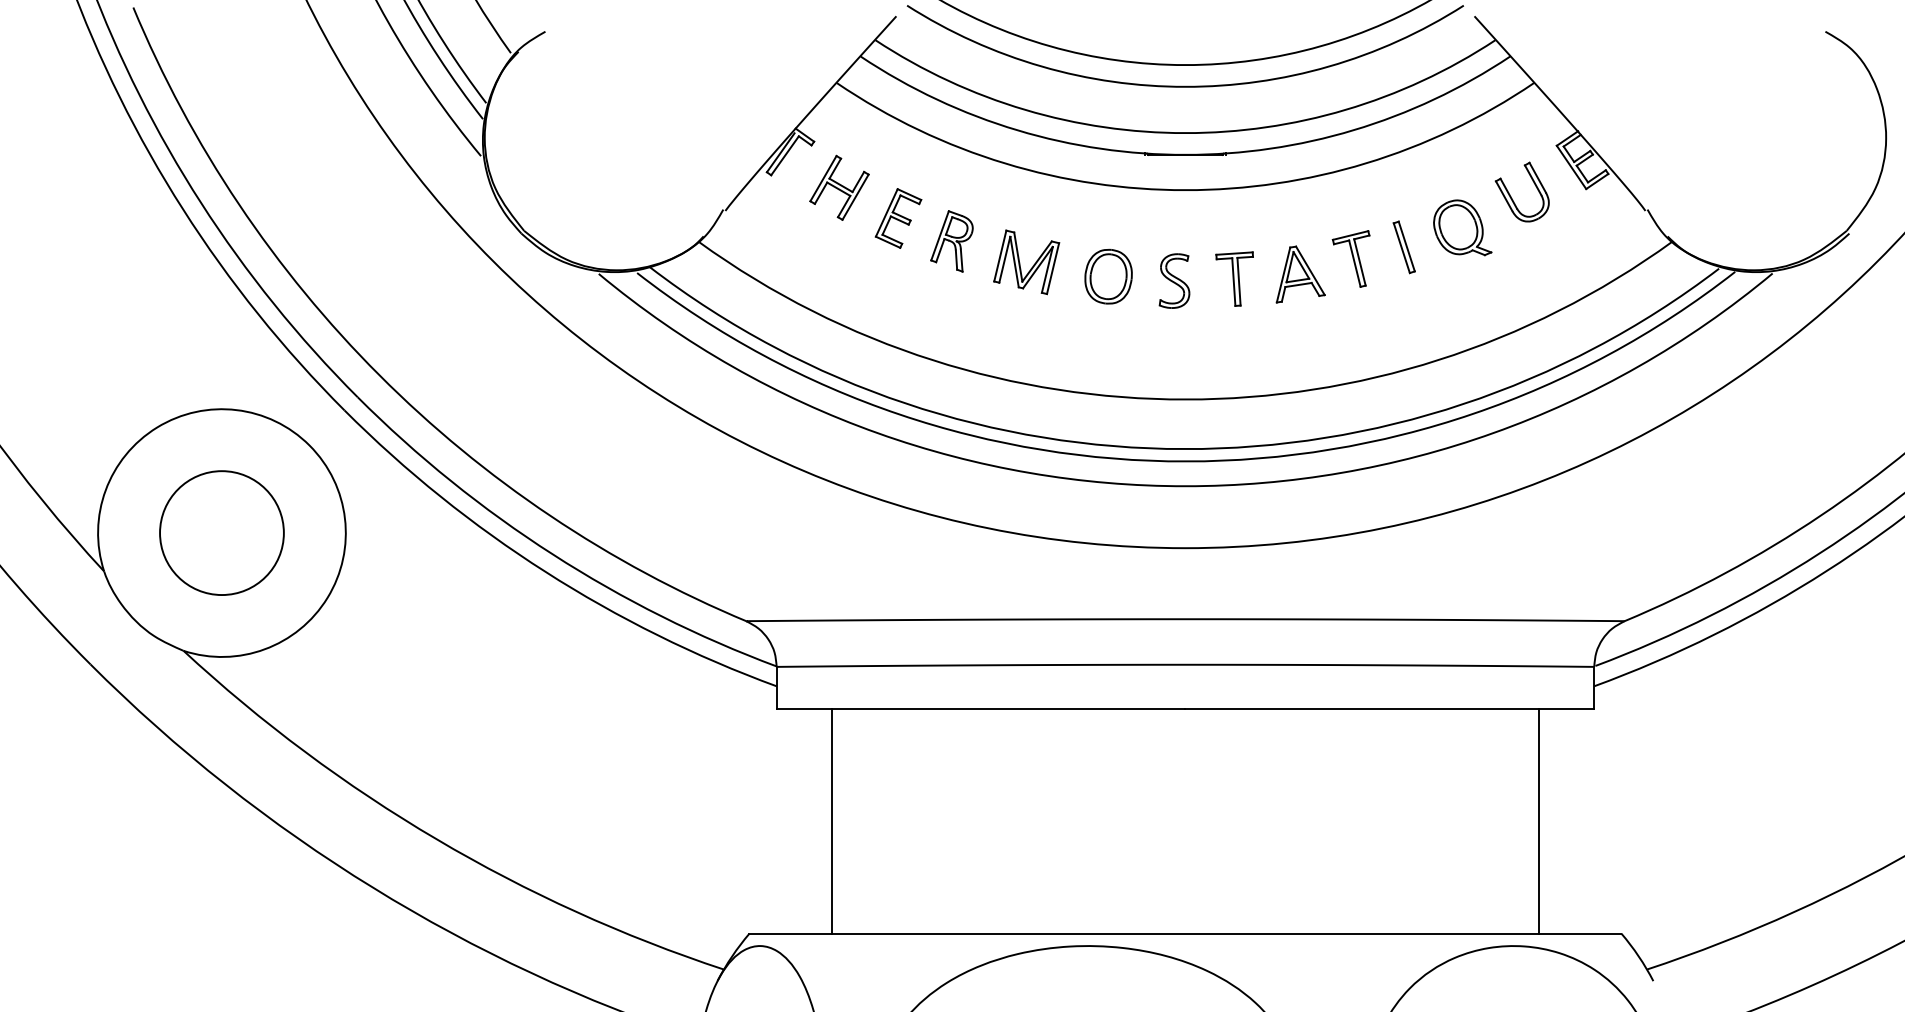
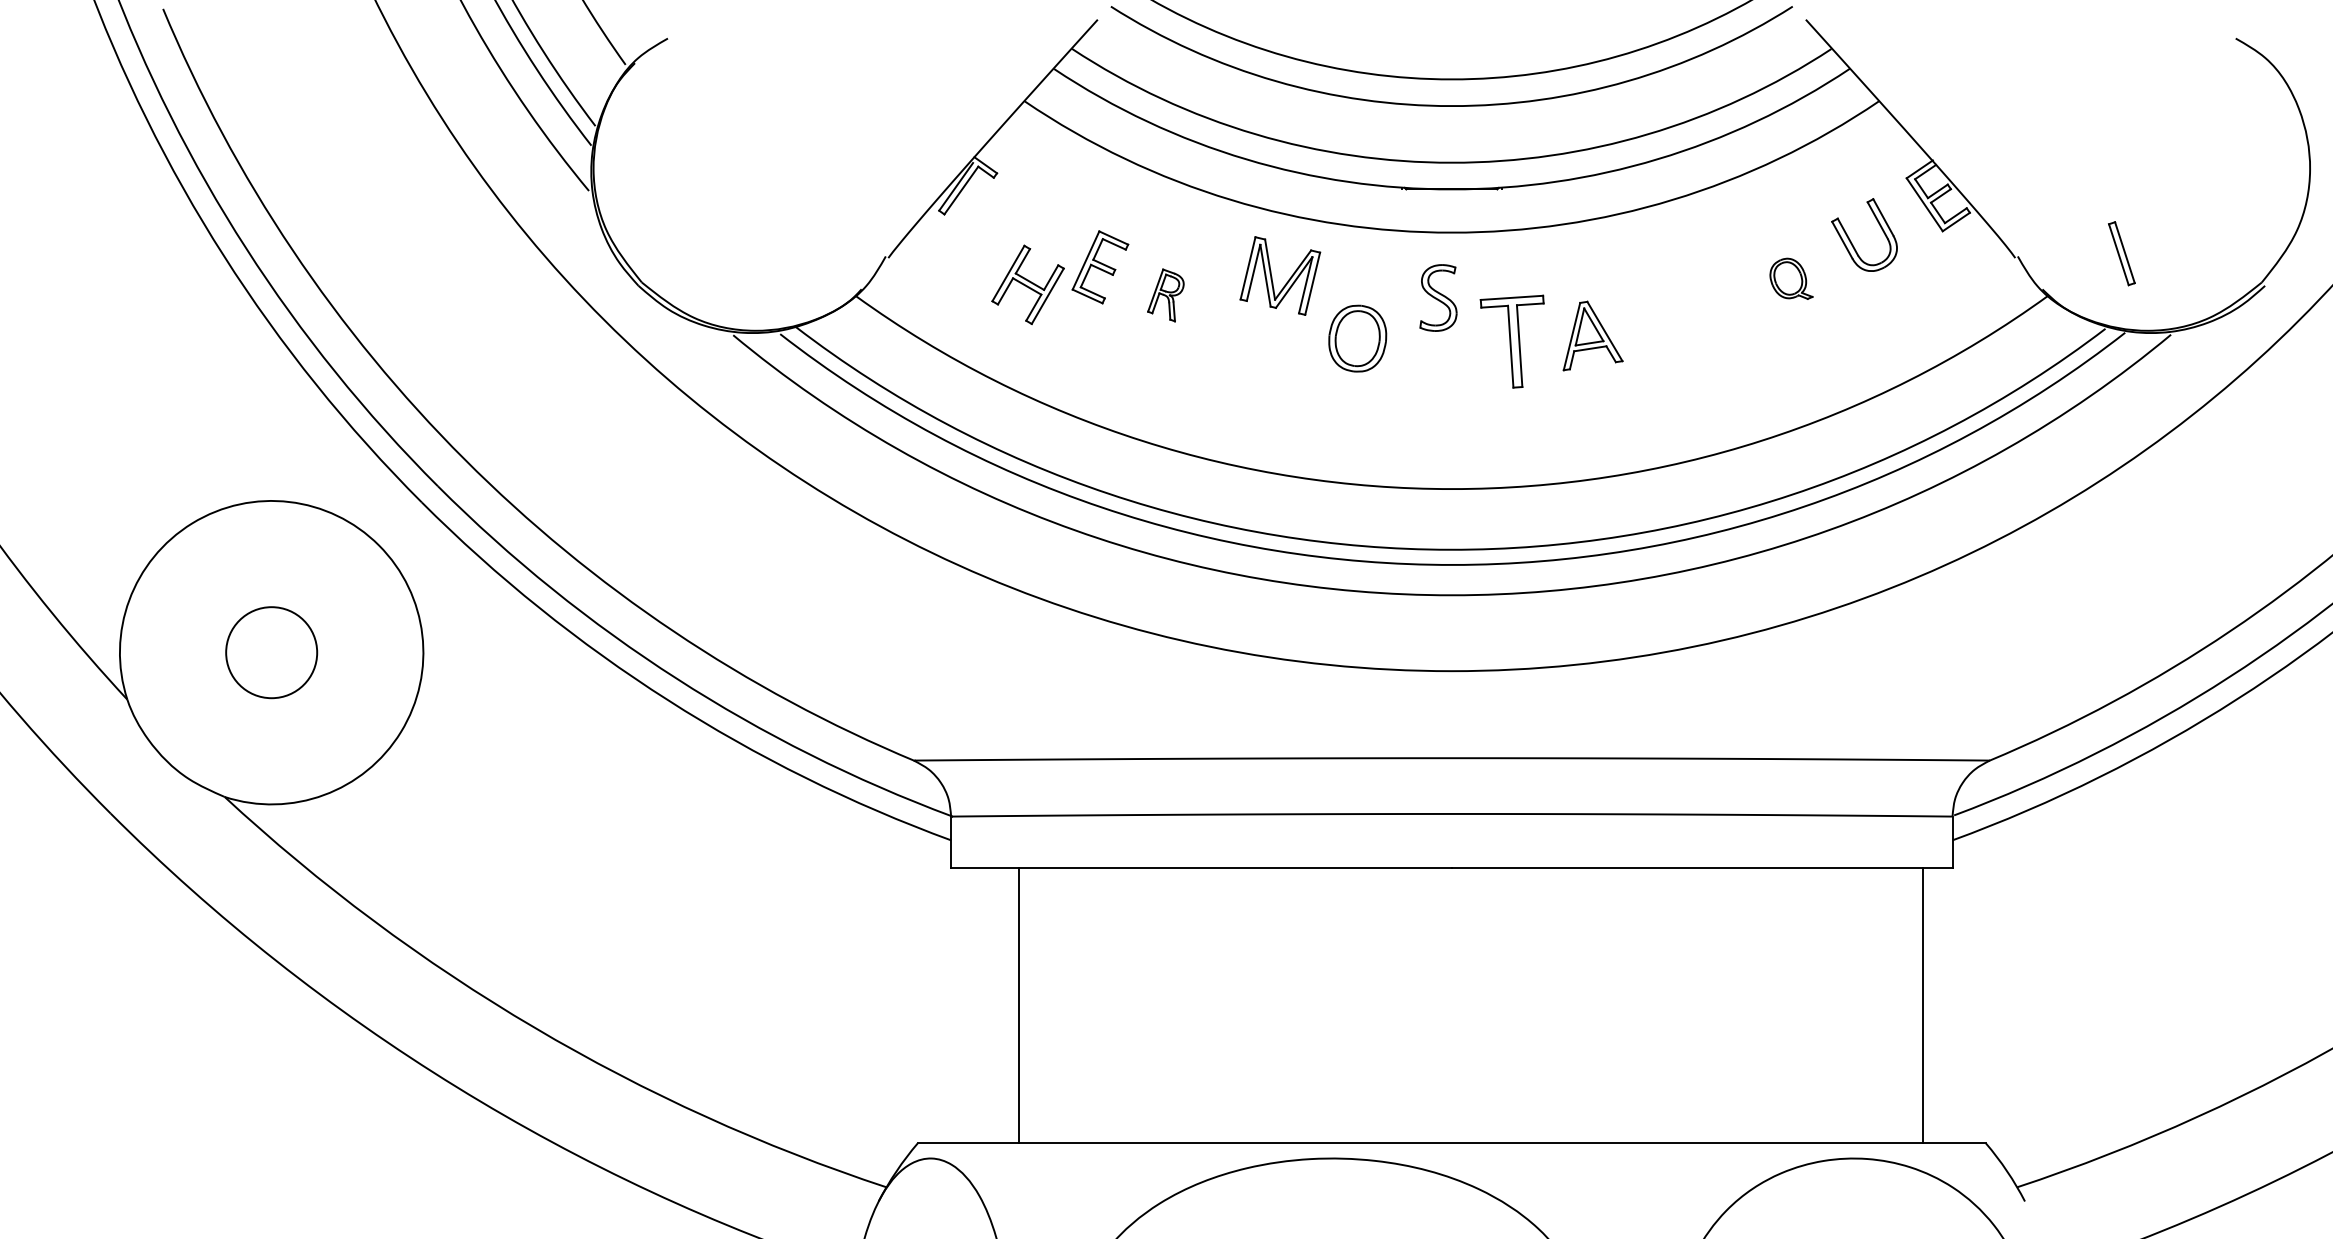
part: (839, 187) -> (1027, 284), moved
part: (1462, 227) -> (1791, 278), size x0.6
part: (951, 241) -> (1165, 295), size x0.7
part: (1403, 247) -> (2121, 253), moved
part: (1350, 258) -> (1654, 316), removed
part: (1020, 262) -> (1272, 276), moved
part: (1234, 279) -> (1511, 341), size x1.4
part: (1174, 280) -> (1438, 297), moved
circle: (221, 532) -> (271, 652), size x0.6
line: (1538, 821) -> (1923, 1005), moved

